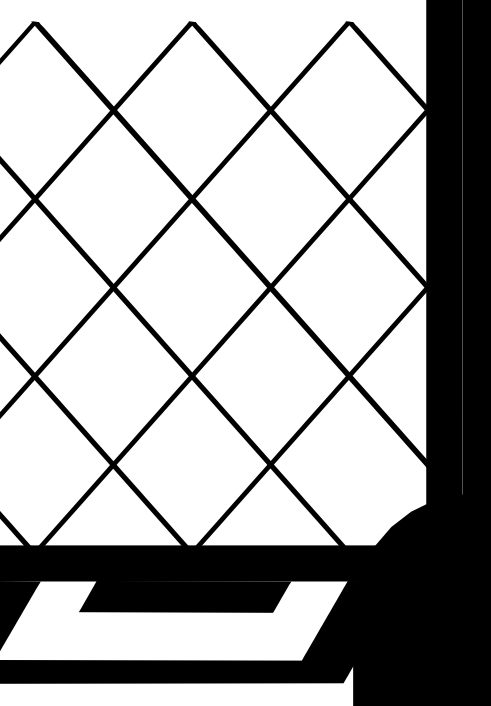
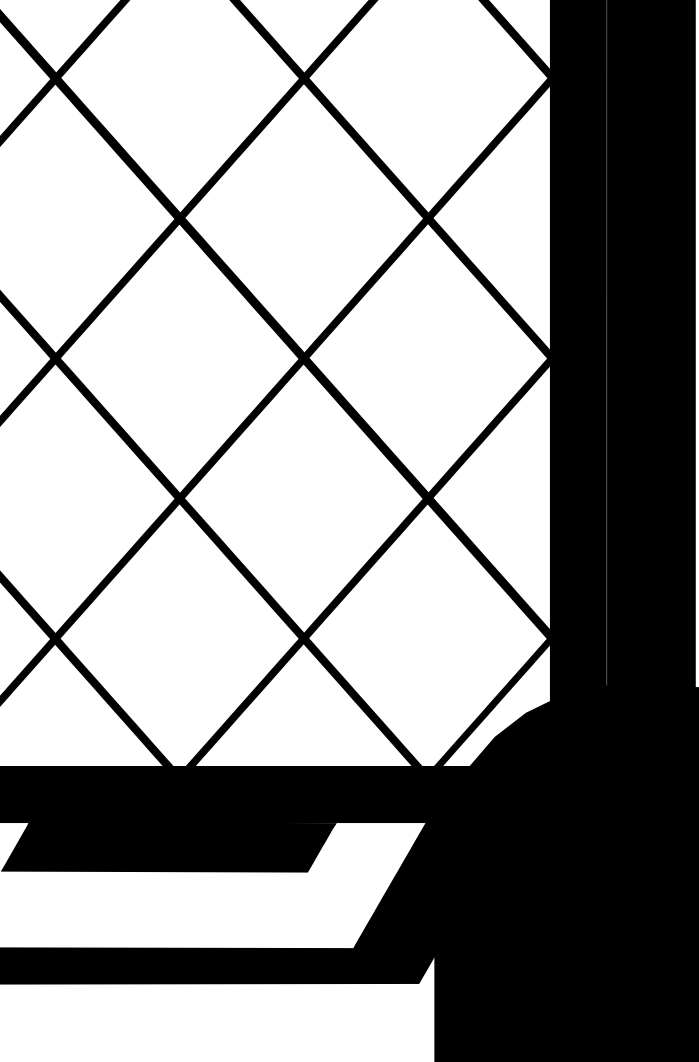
fill: (391, 502) -> (495, 698), added

